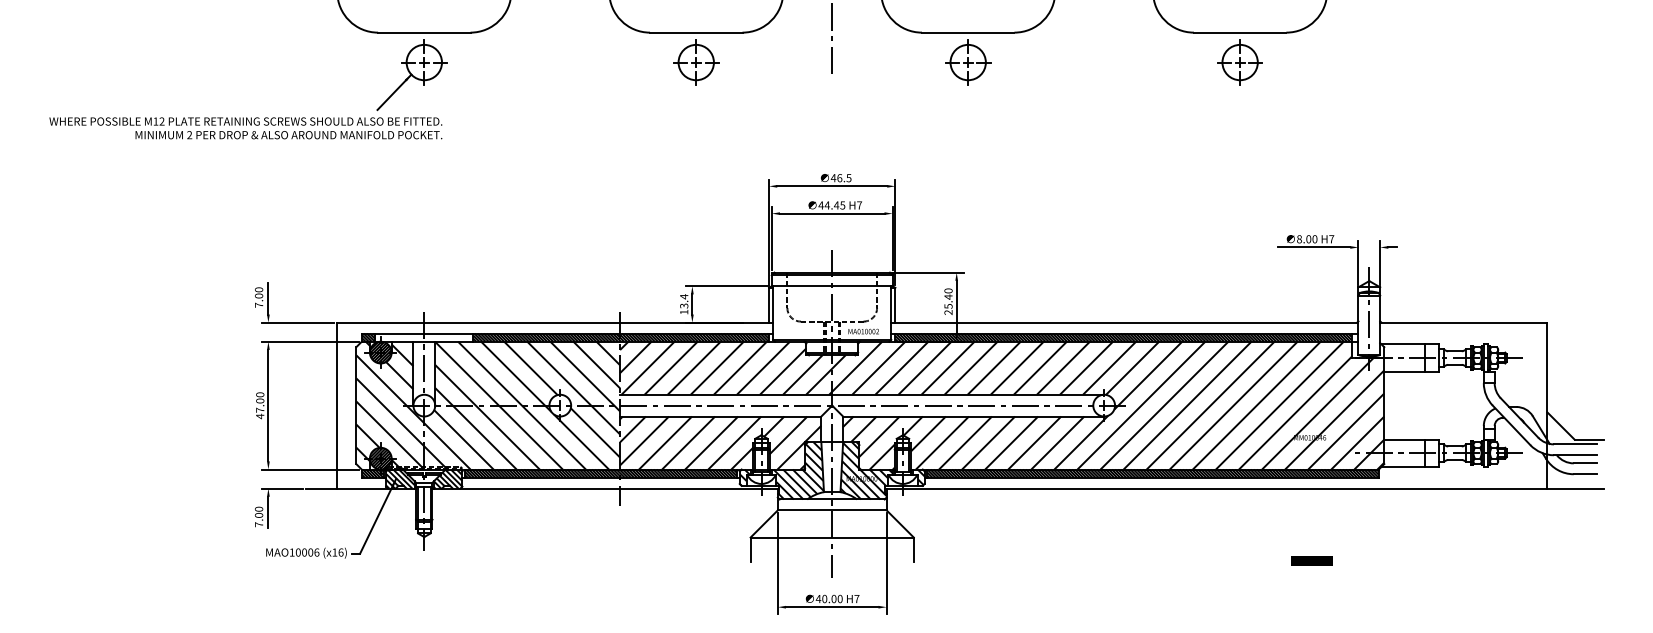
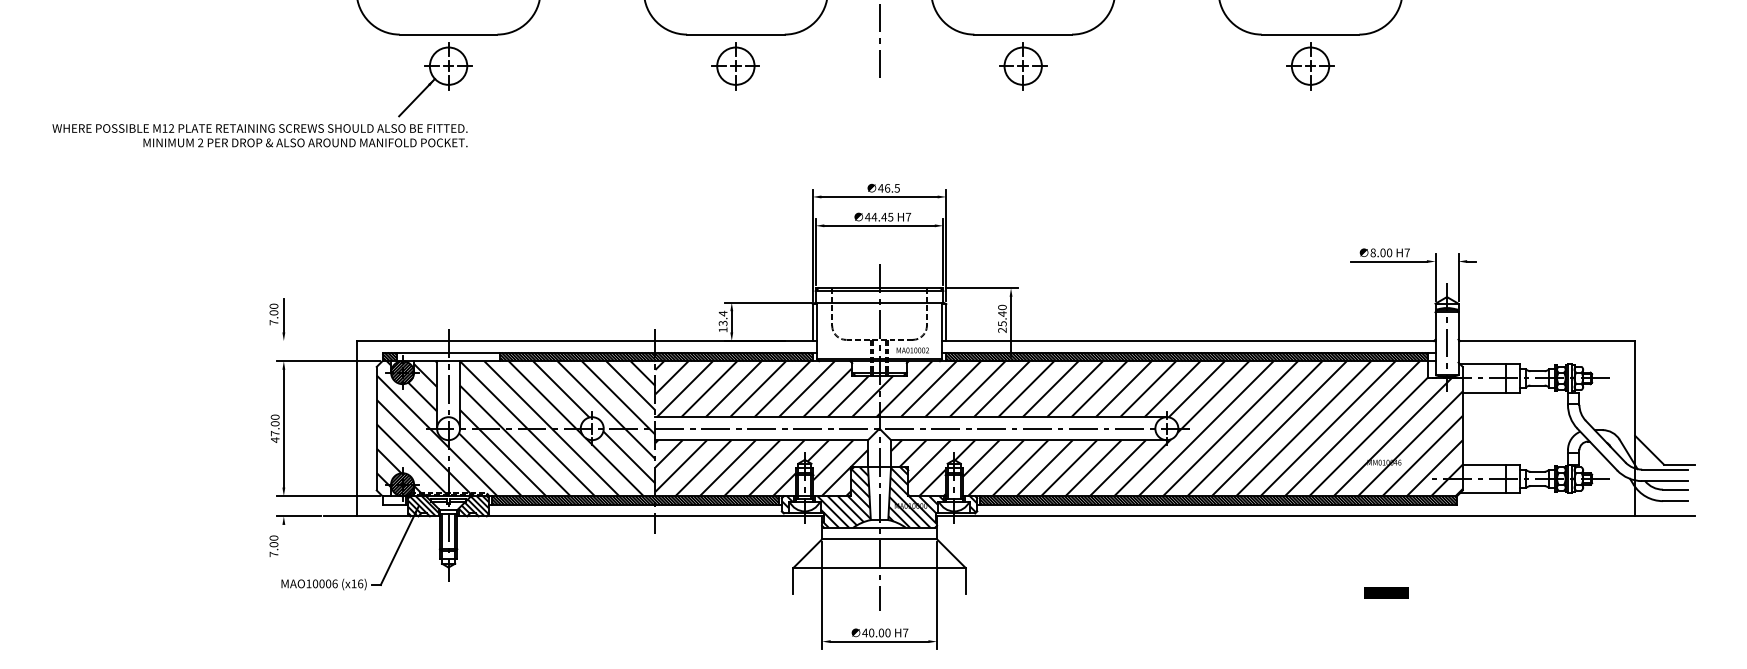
line: (297, 323) -> (314, 341), removed
hatch: (372, 473) -> (393, 500), removed
line: (268, 512) -> (283, 541), removed

